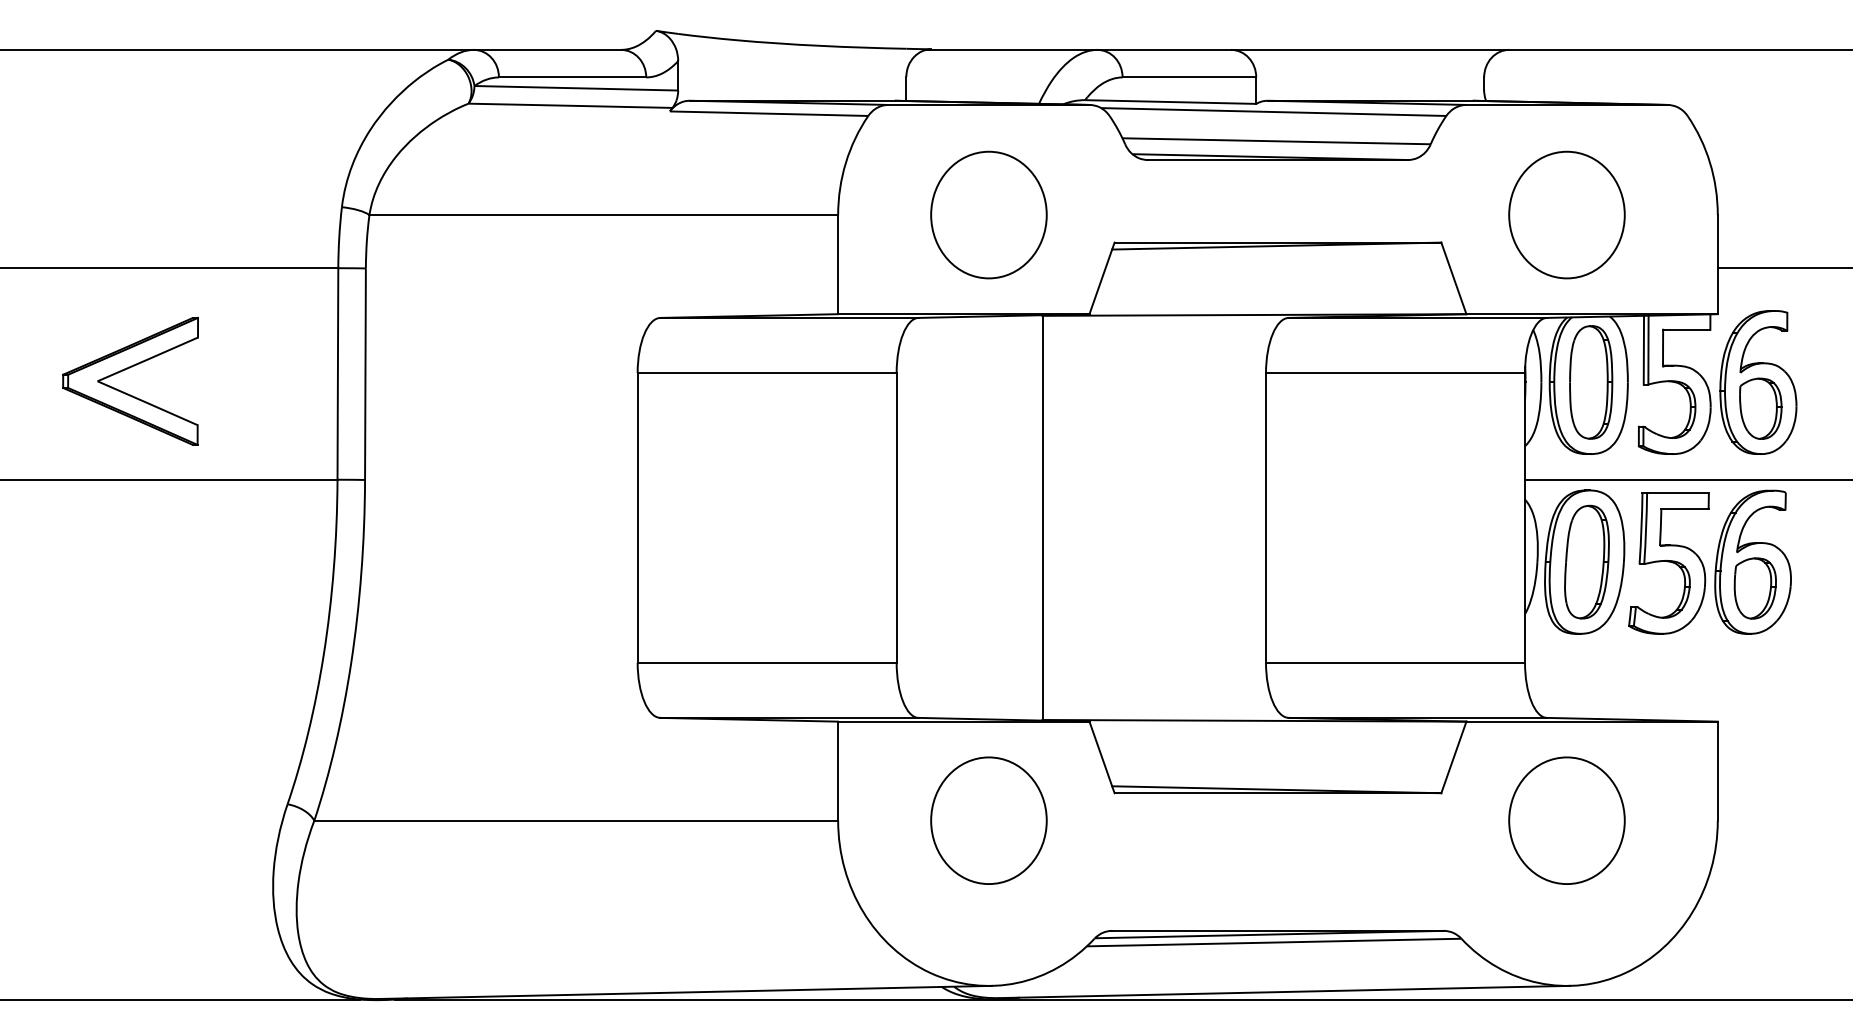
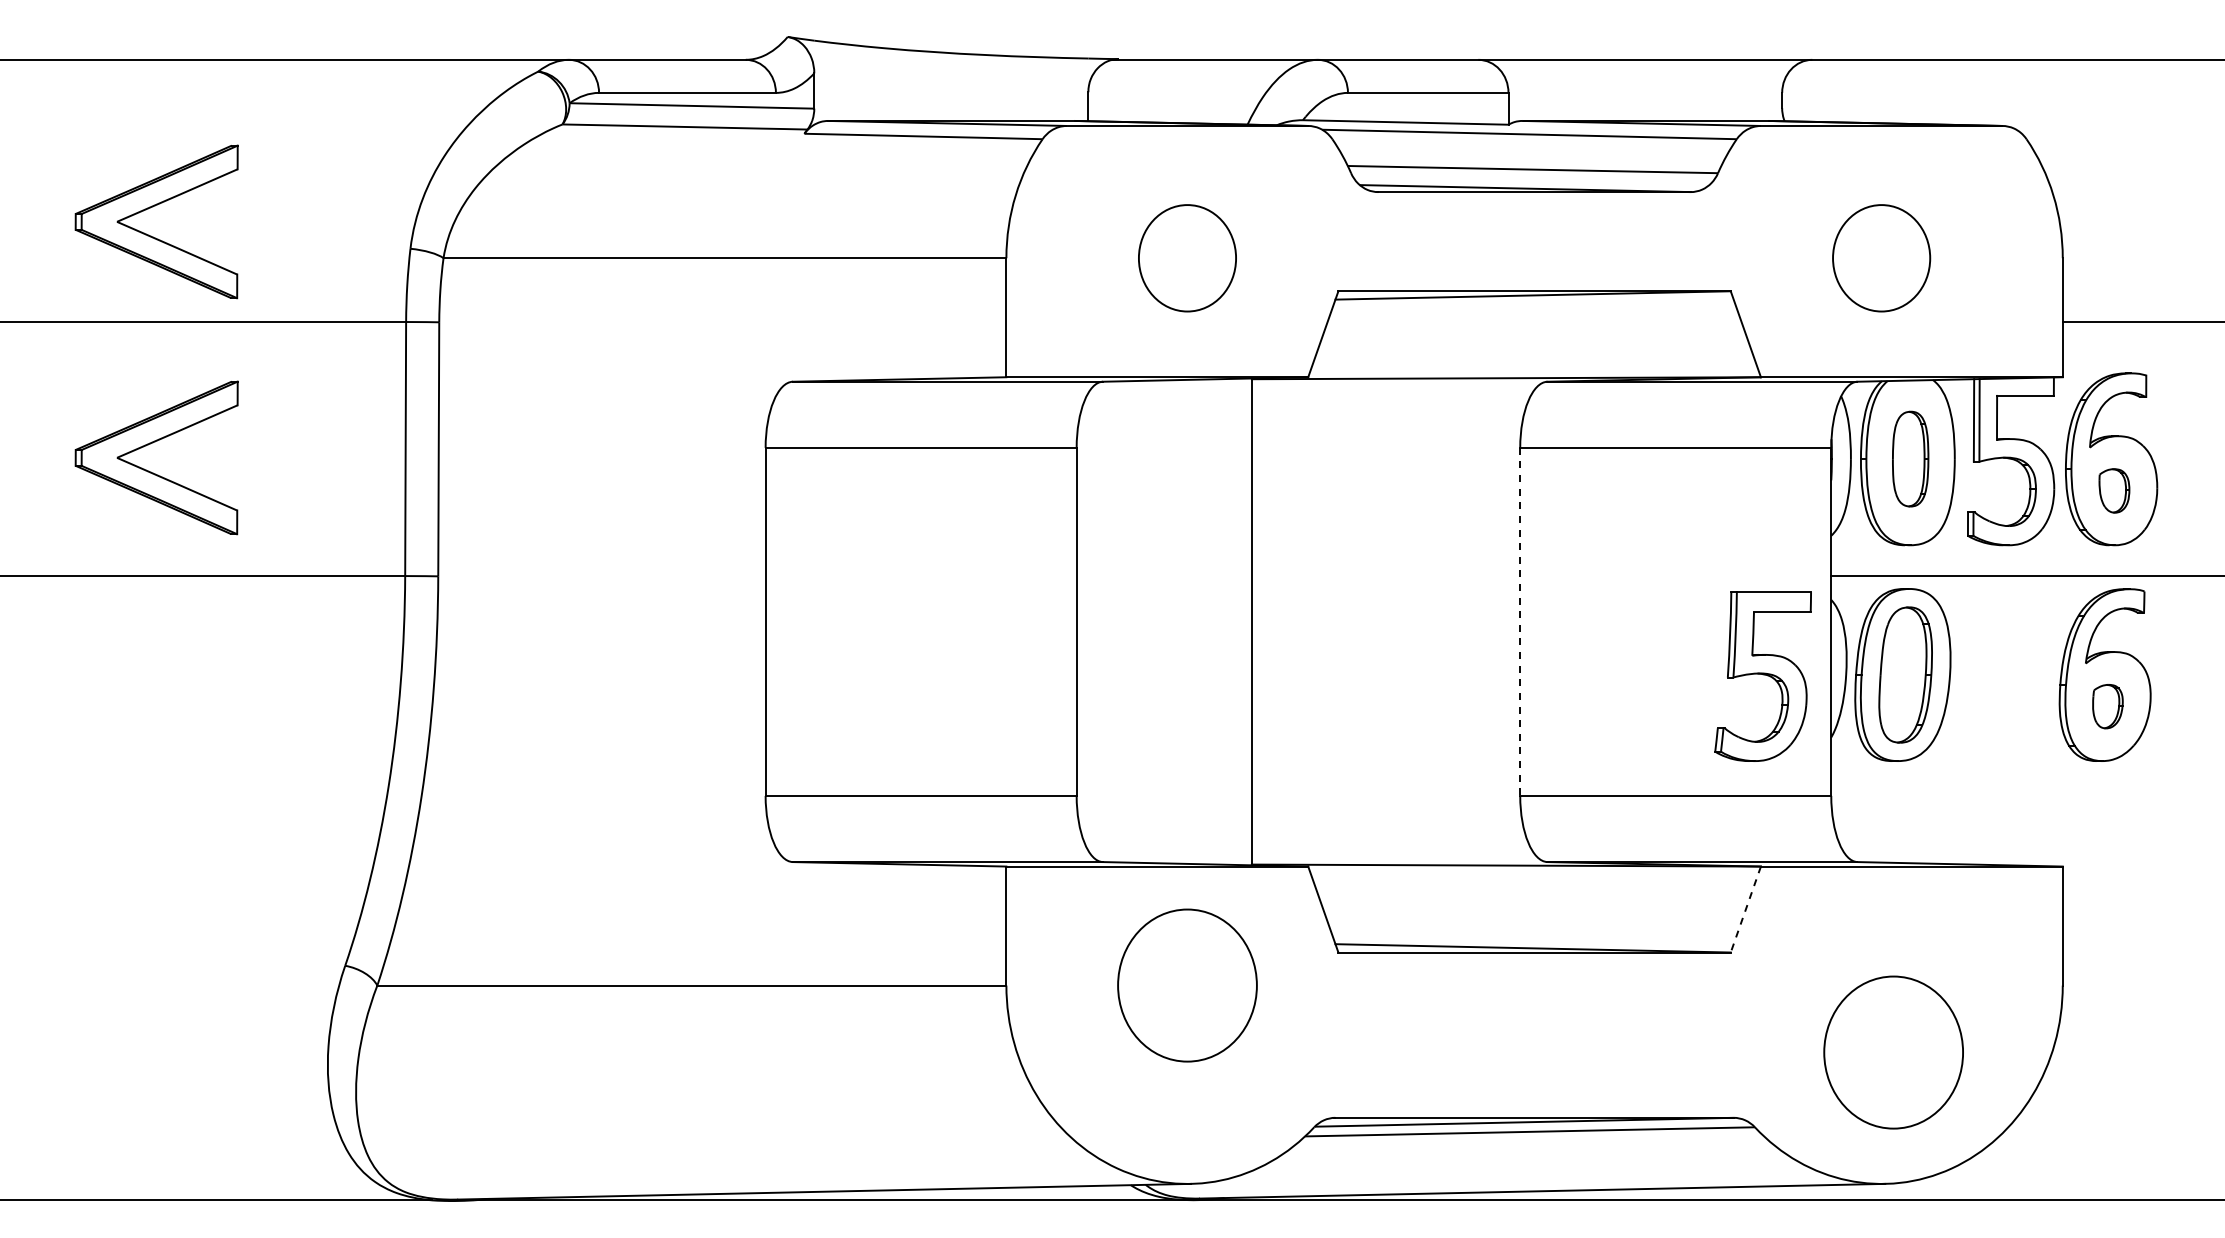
part: (127, 172) -> (153, 207), added
part: (988, 215) -> (1187, 258), size x0.7
part: (1566, 215) -> (1881, 258), size x0.7
part: (1590, 381) -> (1910, 458), size x0.7
part: (1760, 408) -> (2114, 490), size x0.6
line: (1266, 518) -> (1520, 622), solid -> dashed
part: (1668, 563) -> (1762, 676), moved
part: (1755, 588) -> (2107, 706), size x0.6
line: (1453, 757) -> (1745, 909), solid -> dashed
part: (1566, 820) -> (1893, 1052), moved

